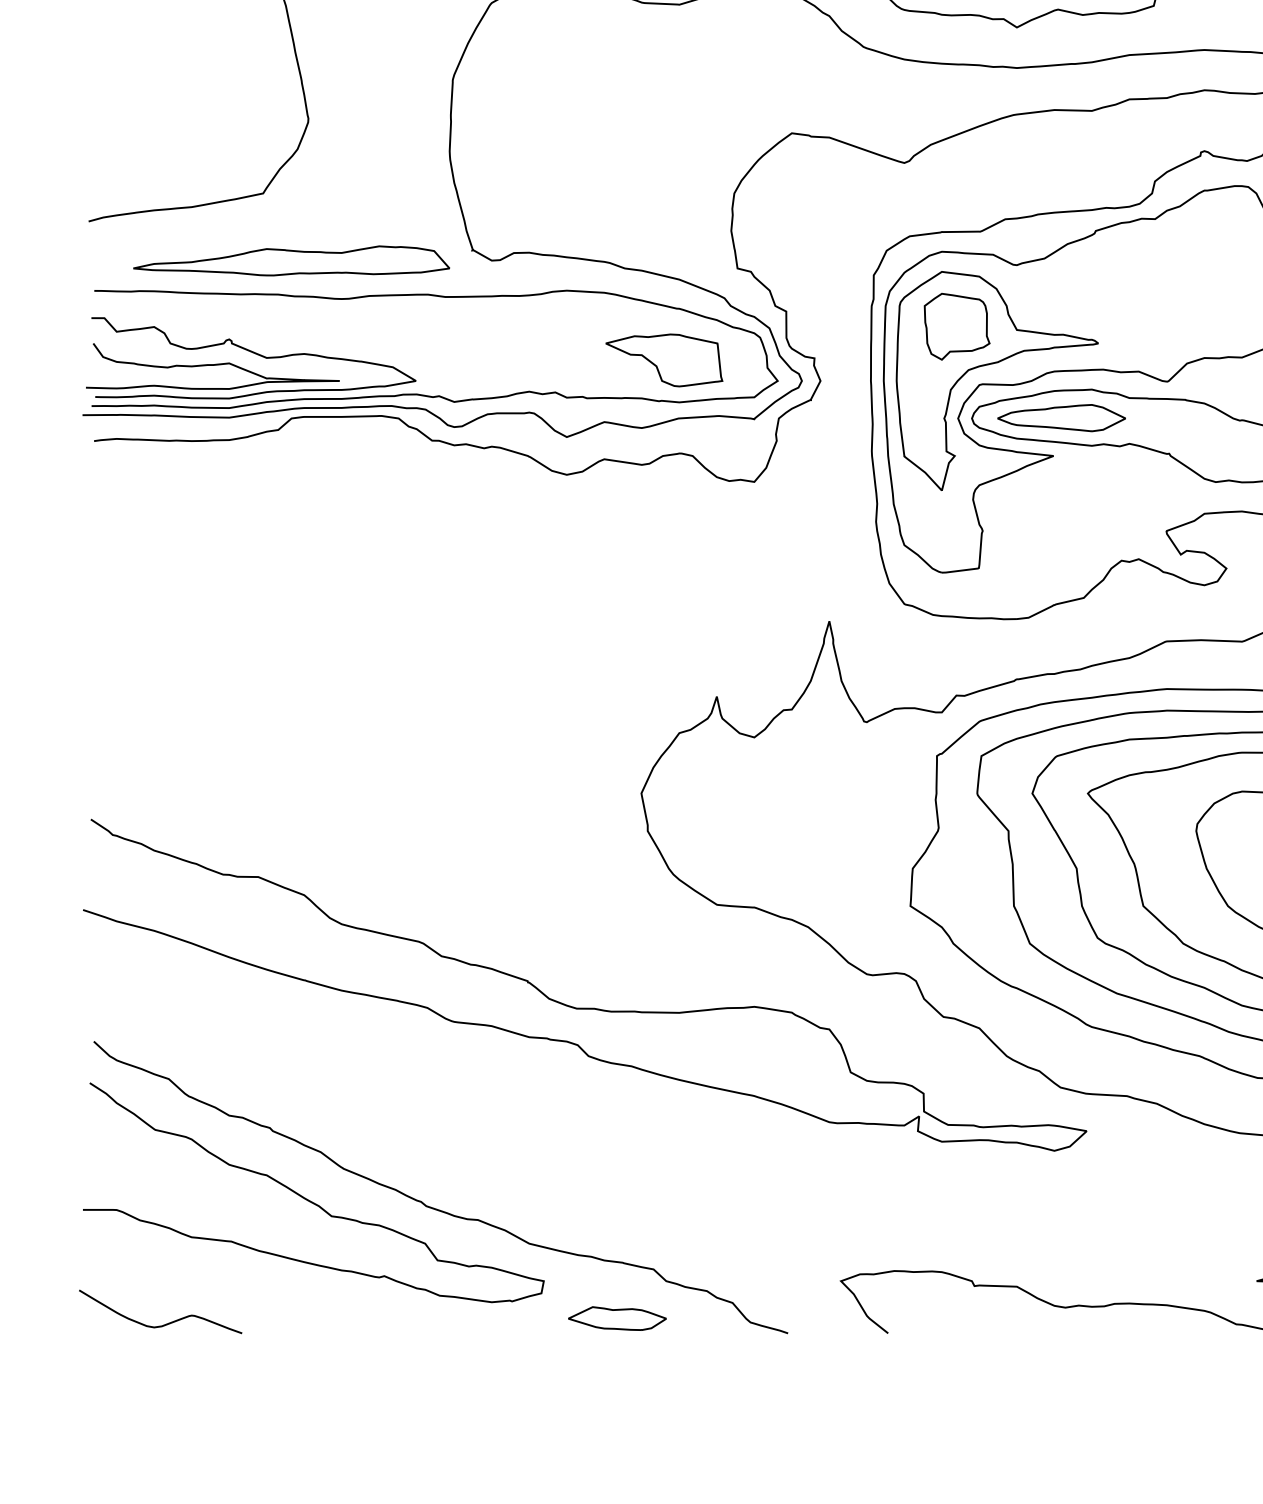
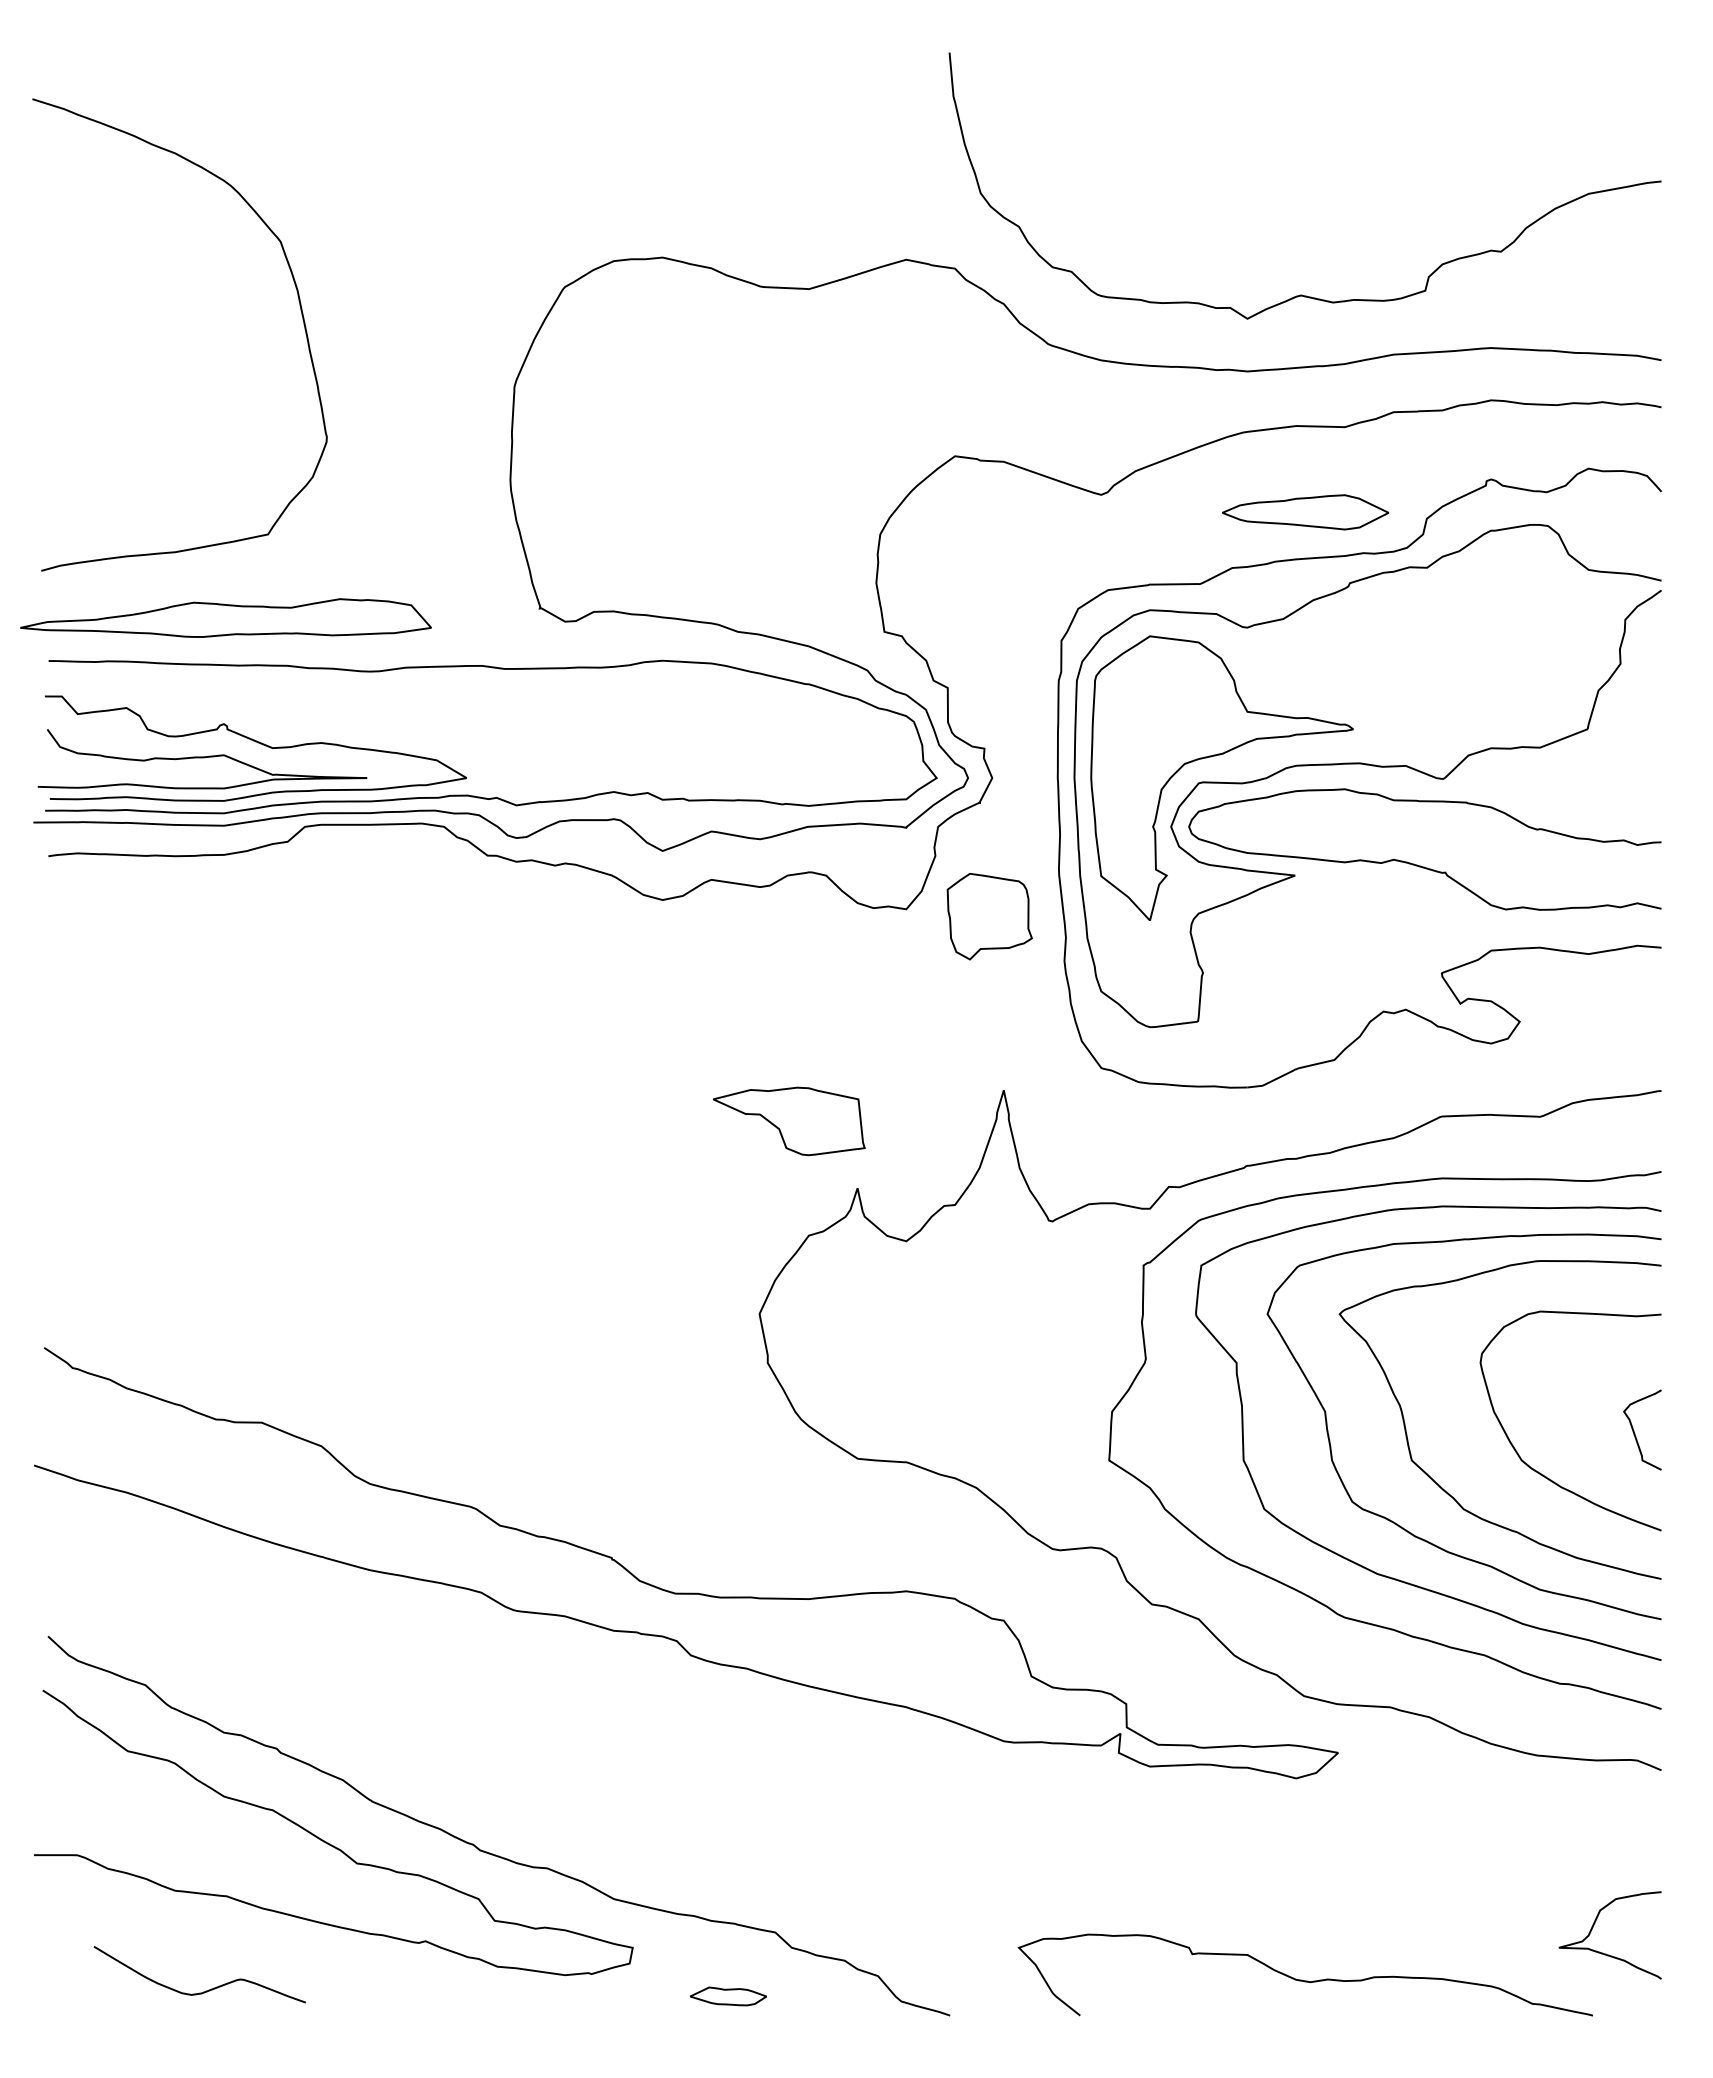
part: (291, 260) -> (225, 617), moved
part: (956, 326) -> (989, 916), moved
part: (664, 360) -> (789, 1121), moved
part: (1061, 418) -> (1305, 512), moved
part: (617, 1318) -> (728, 1996), size x0.6
curve: (165, 1324) -> (206, 1990), moved

